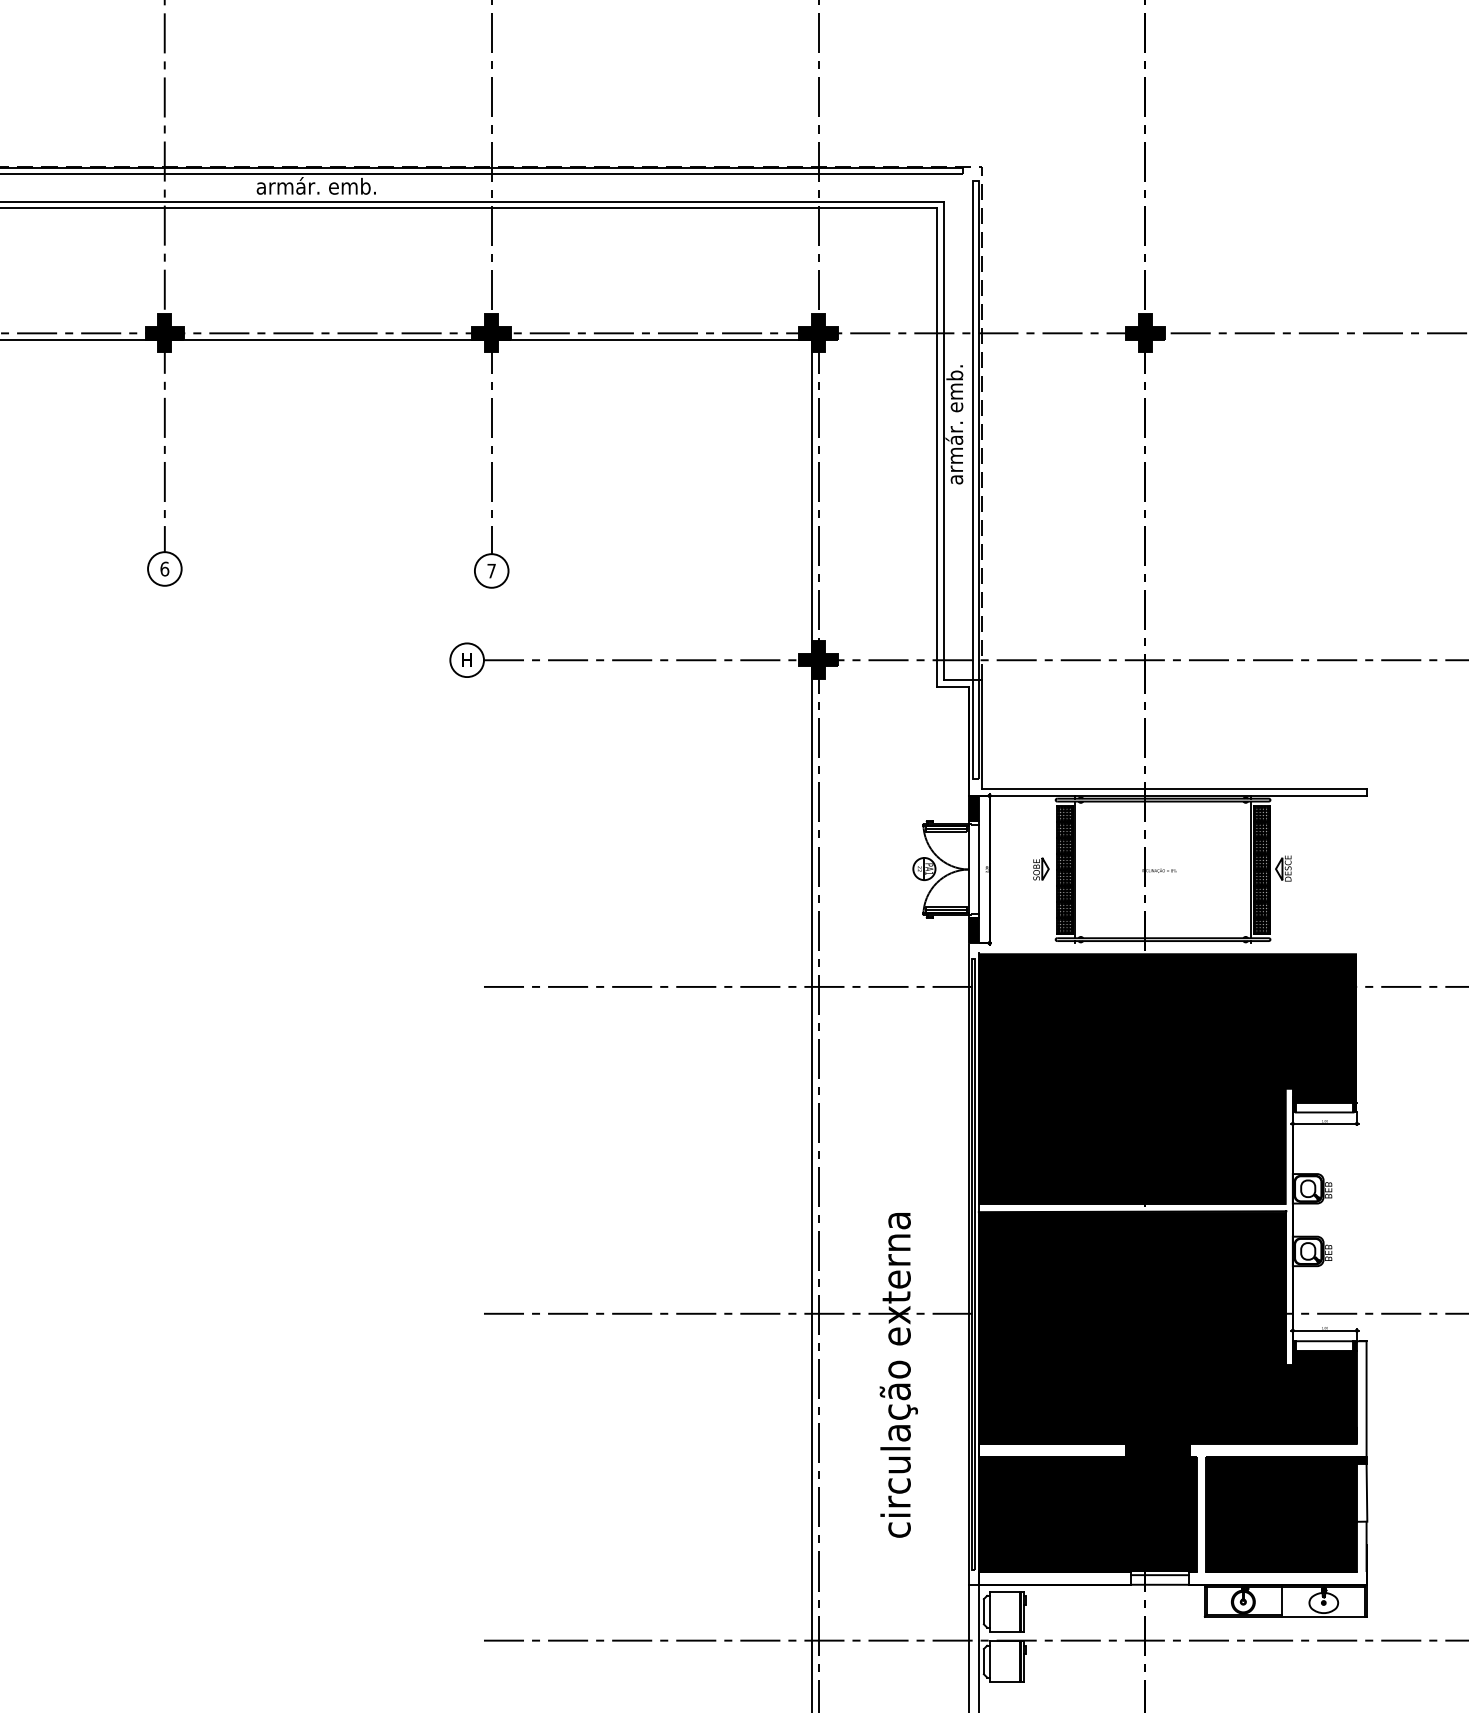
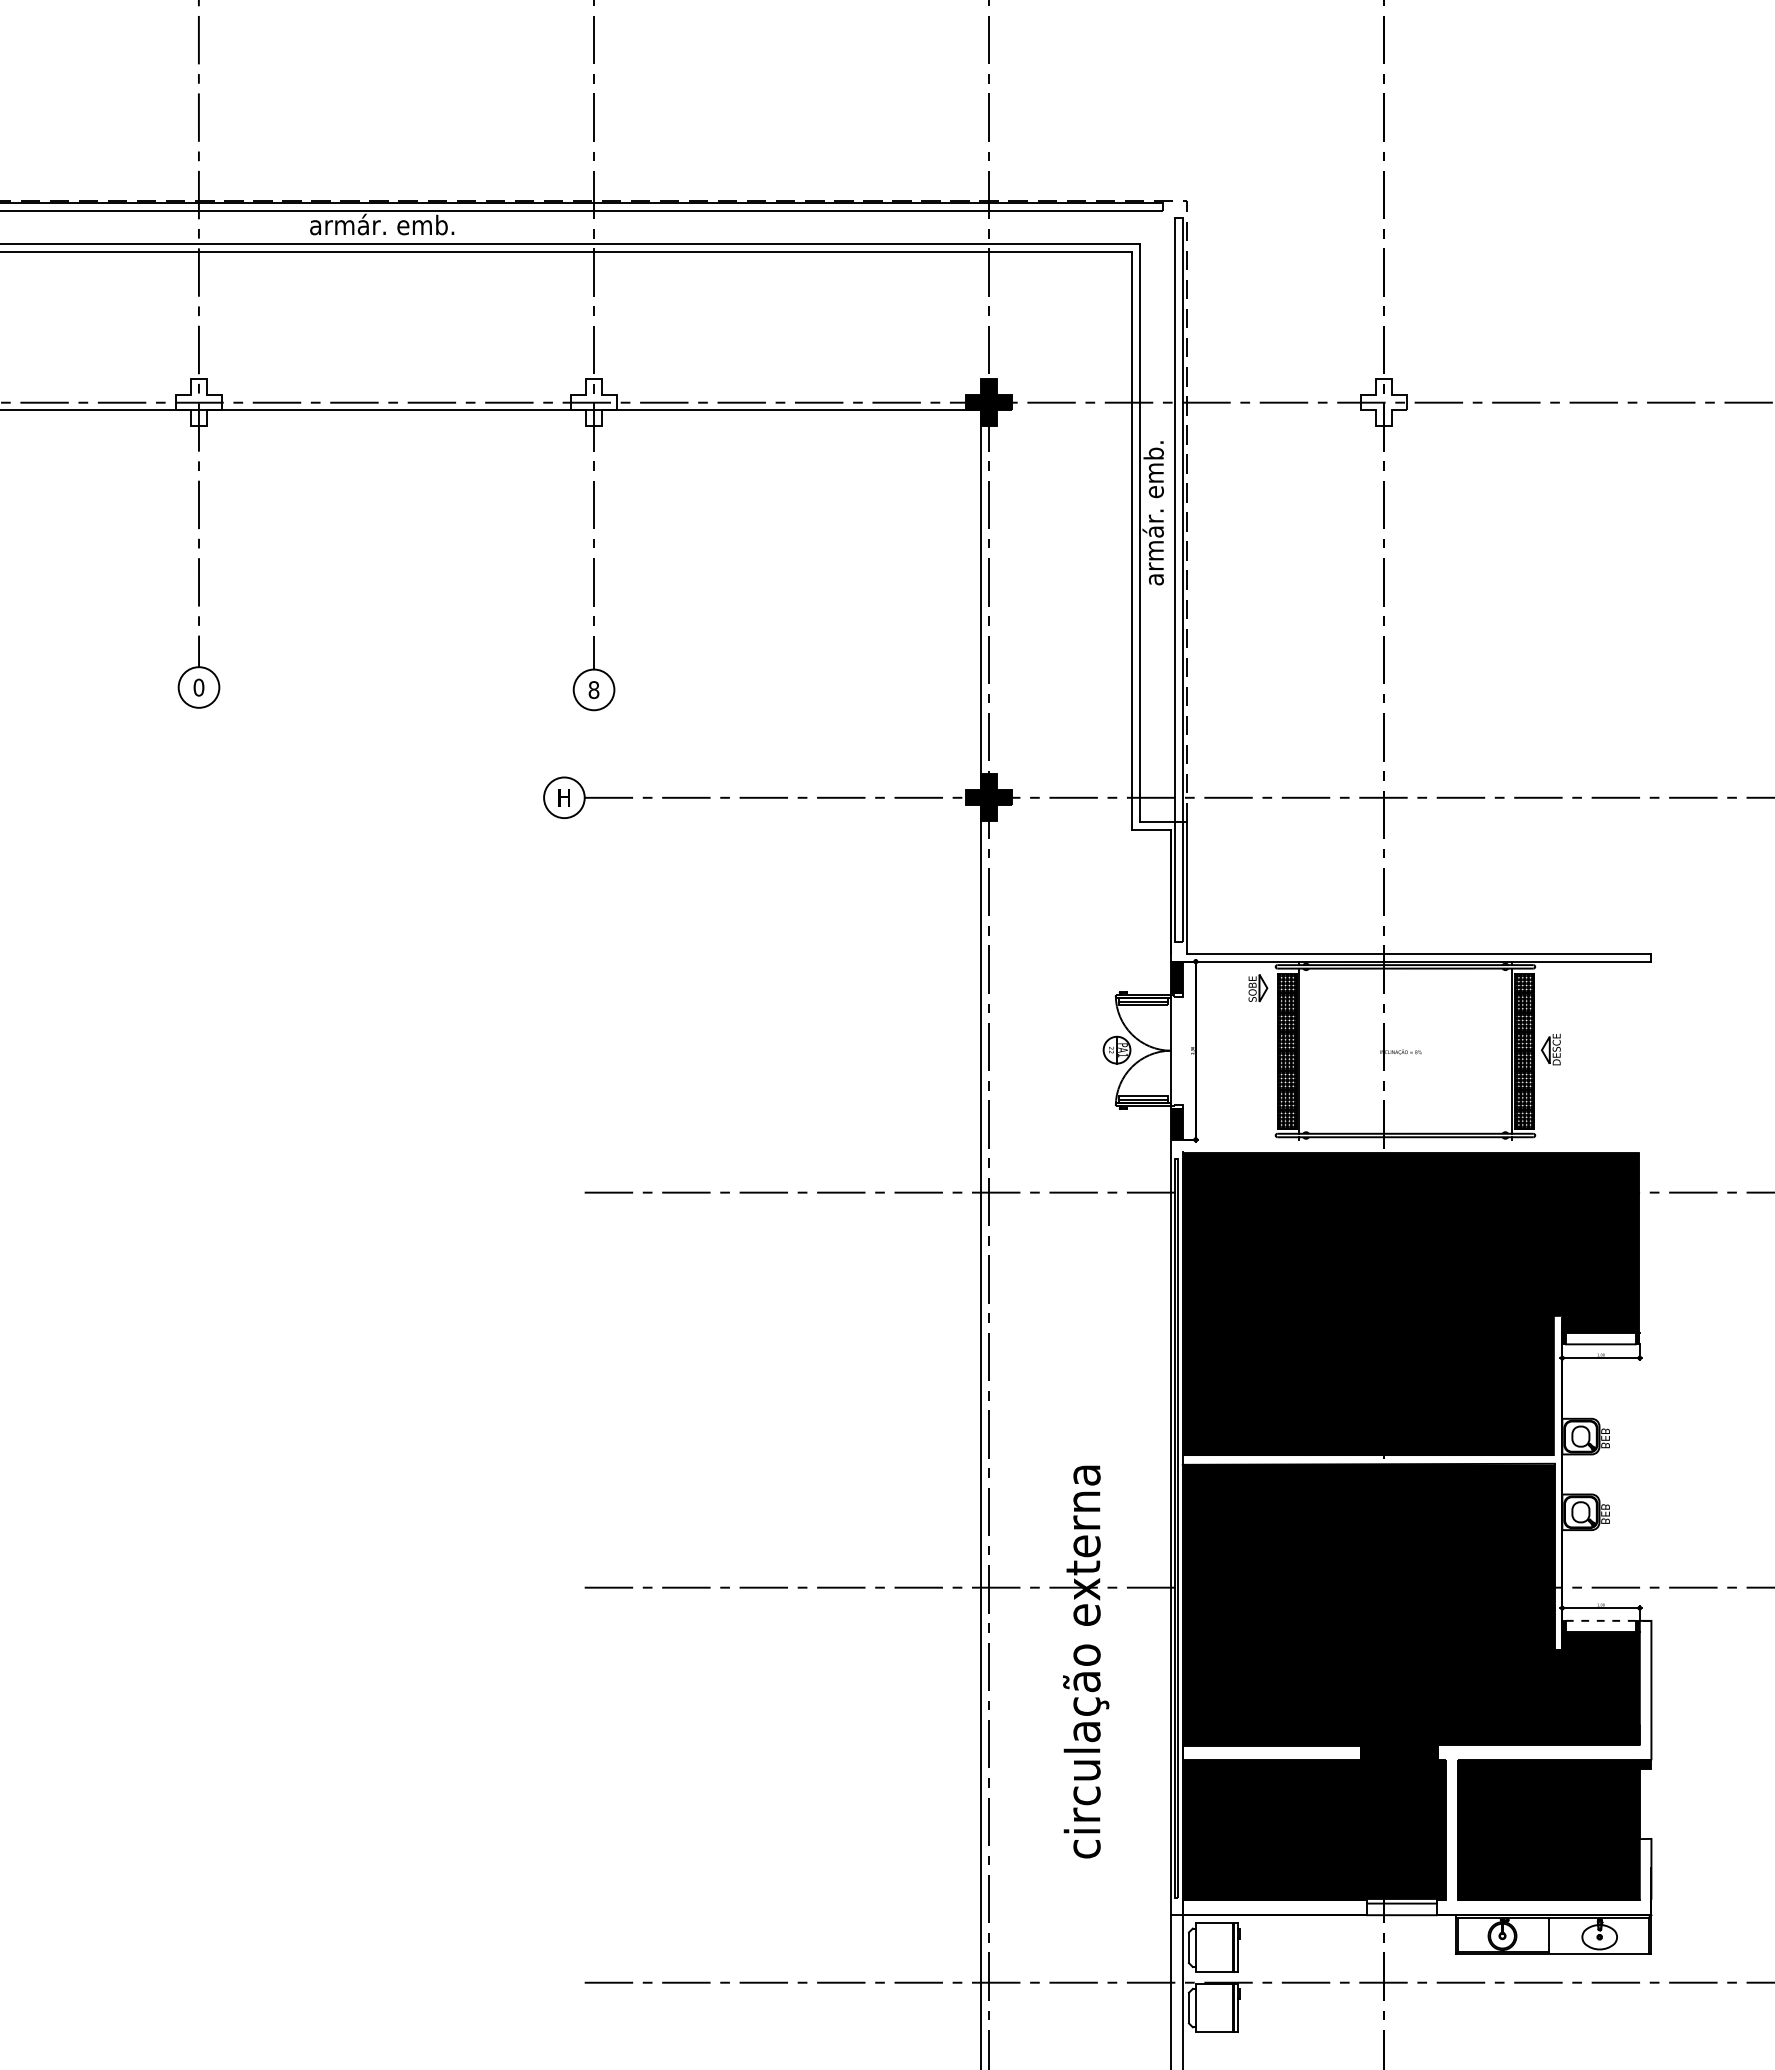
fill: (164, 333) -> (198, 402), removed
fill: (491, 333) -> (593, 402), removed
fill: (1144, 333) -> (1383, 402), removed
text: (164, 568) -> (198, 687), 6 -> 0
text: (491, 571) -> (593, 690), 7 -> 8
line: (978, 869) -> (1182, 1050), removed
part: (1041, 869) -> (1258, 988), moved
line: (1324, 1340) -> (1600, 1620), solid -> dashed
line: (1366, 1492) -> (1651, 1803), removed

